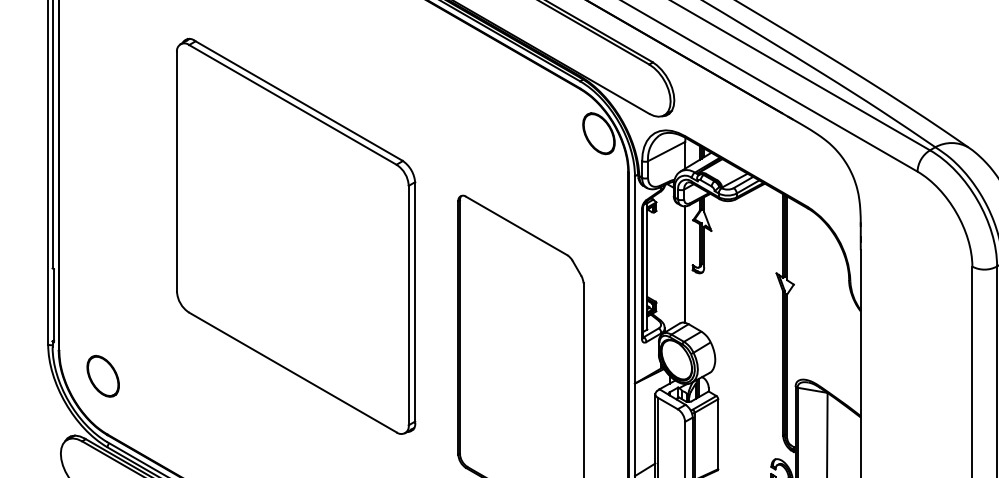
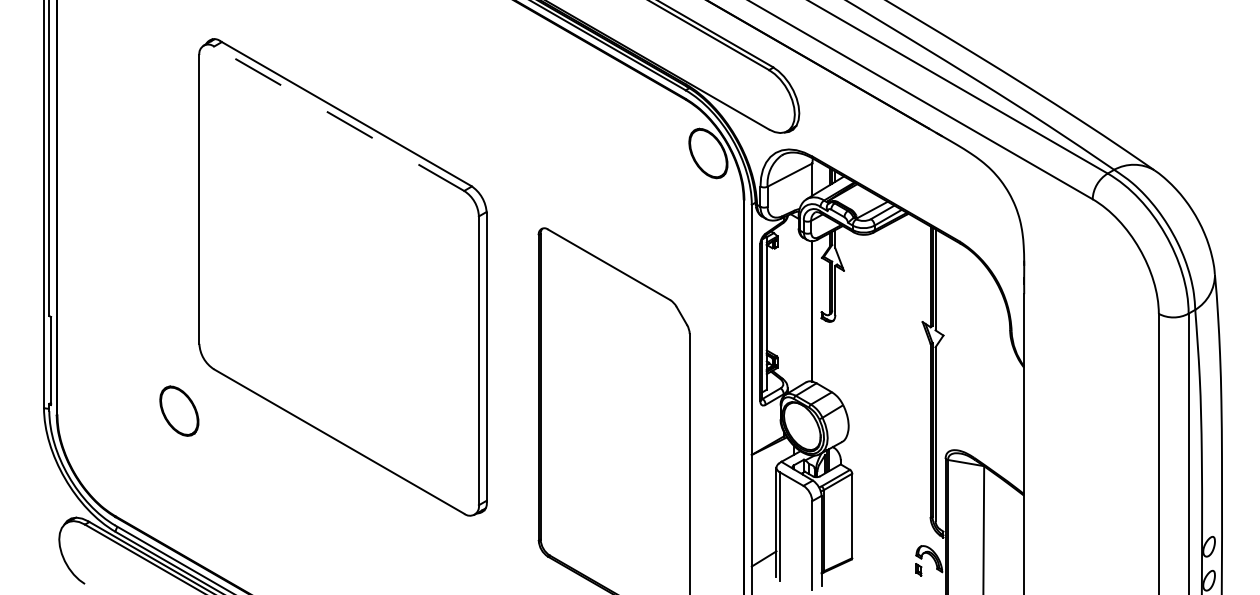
line: (292, 104) -> (338, 118), solid -> dashed
part: (103, 375) -> (179, 410), moved

